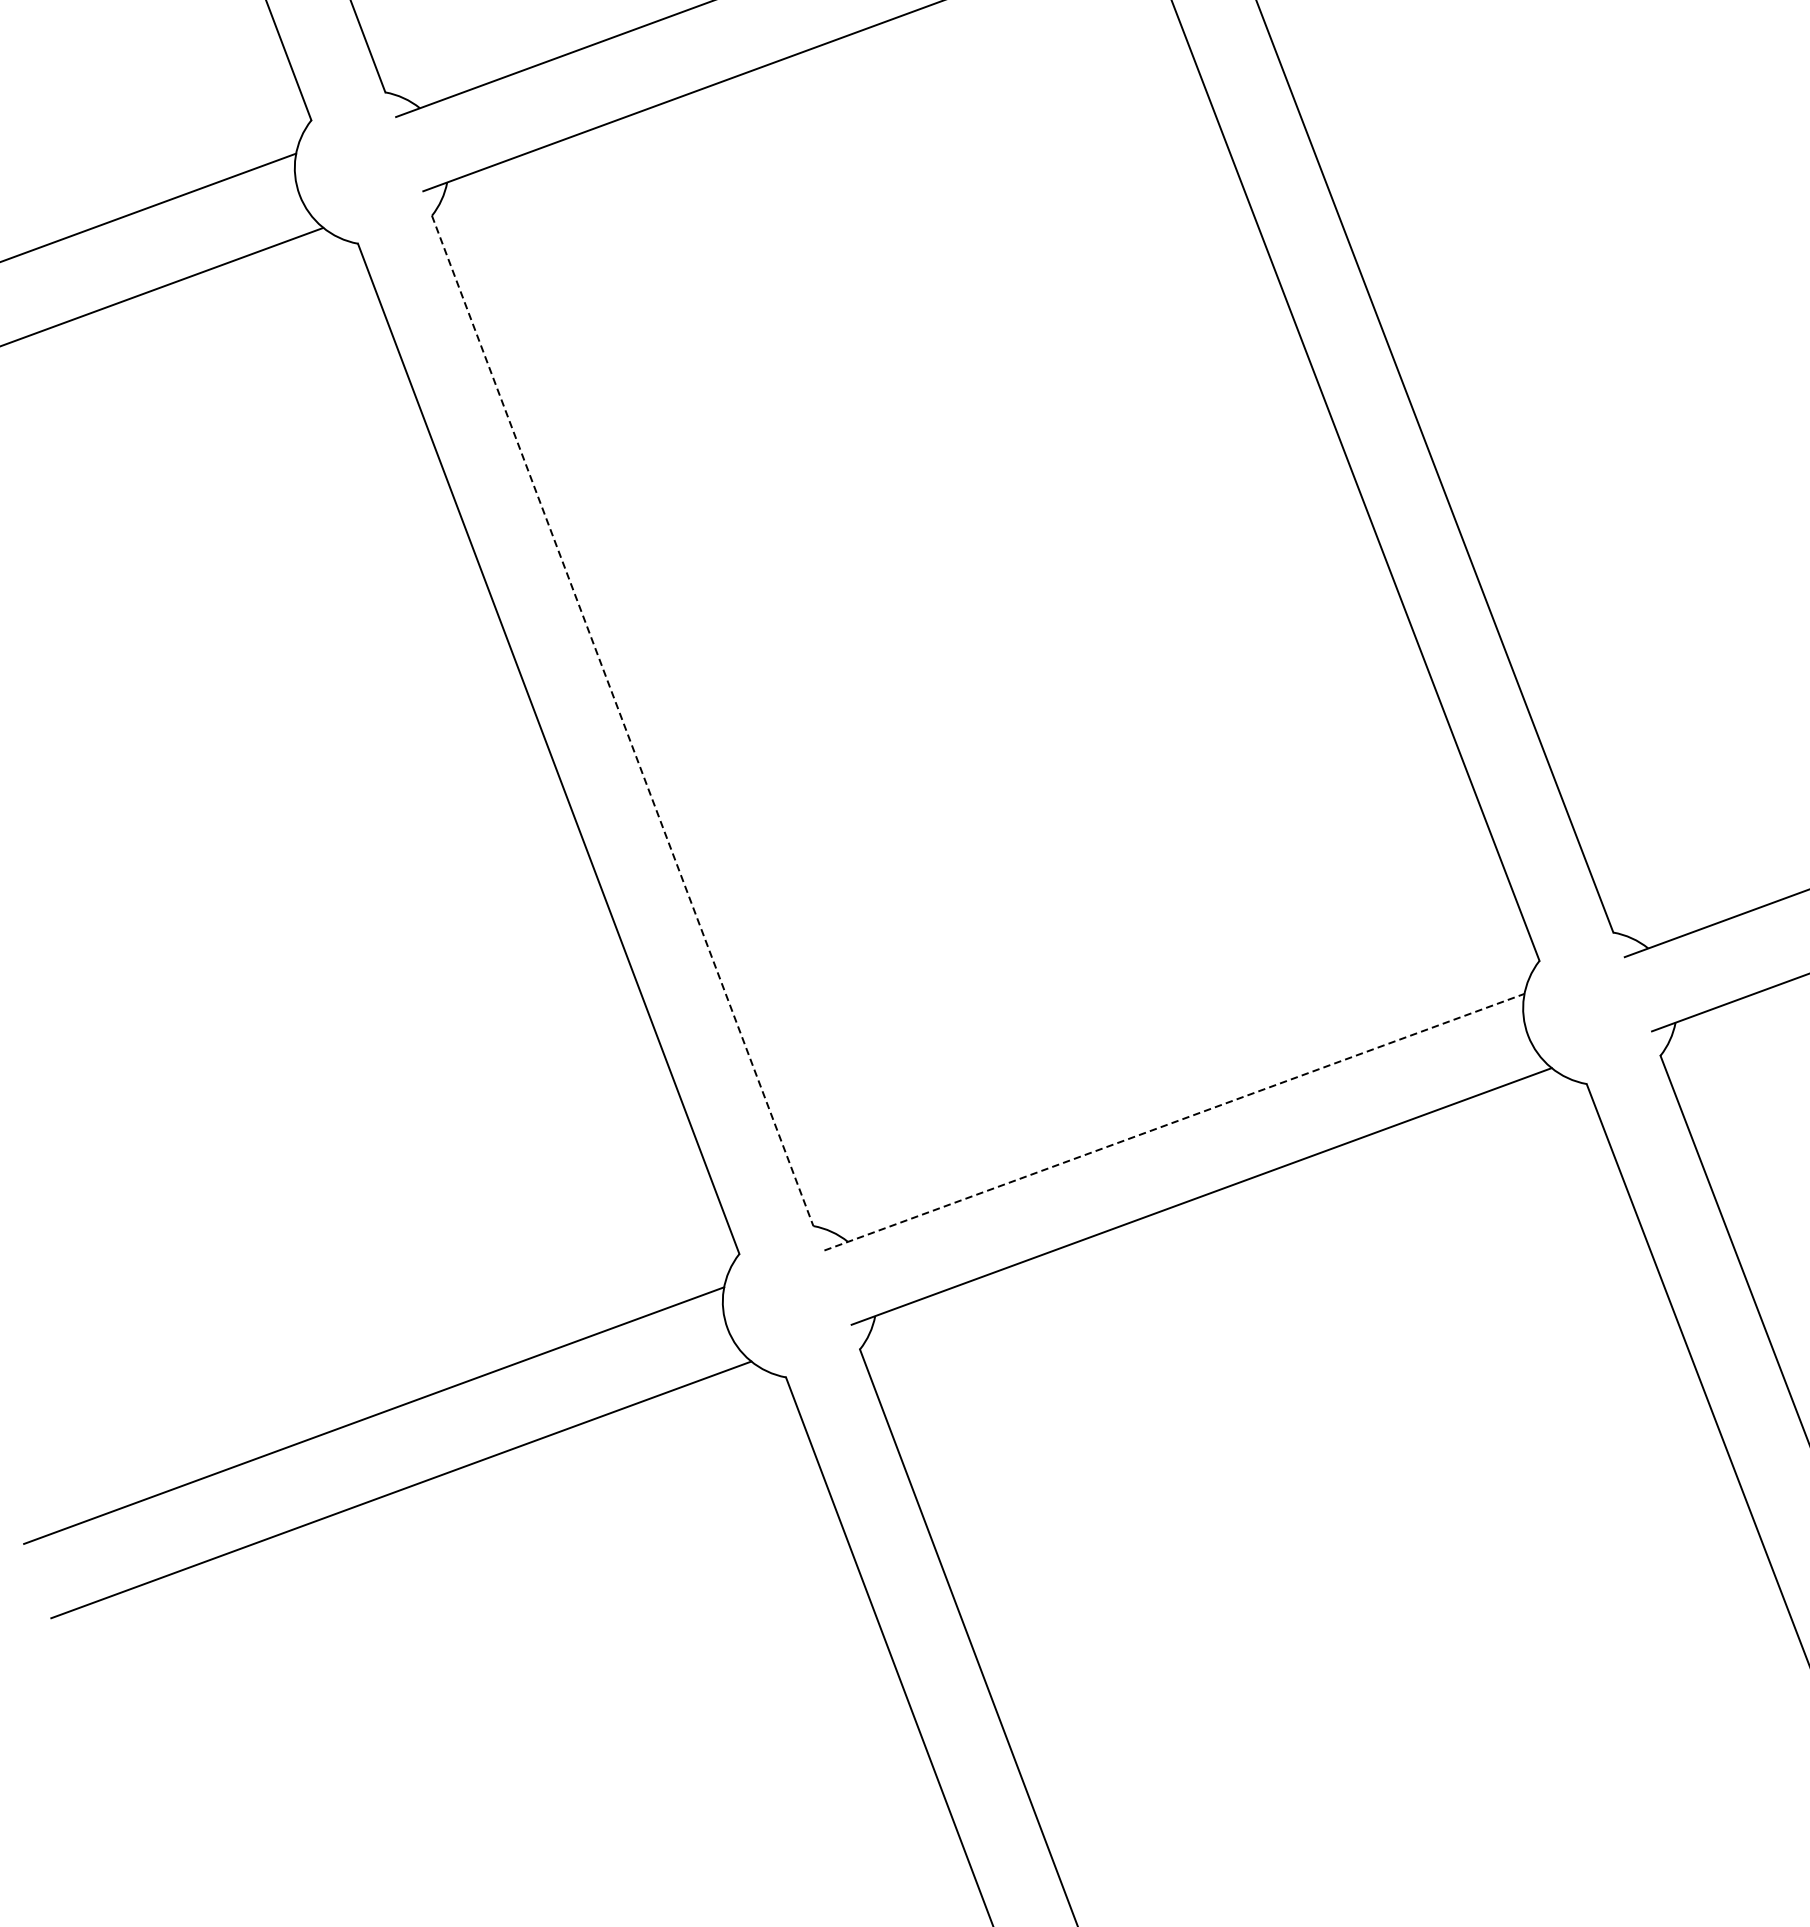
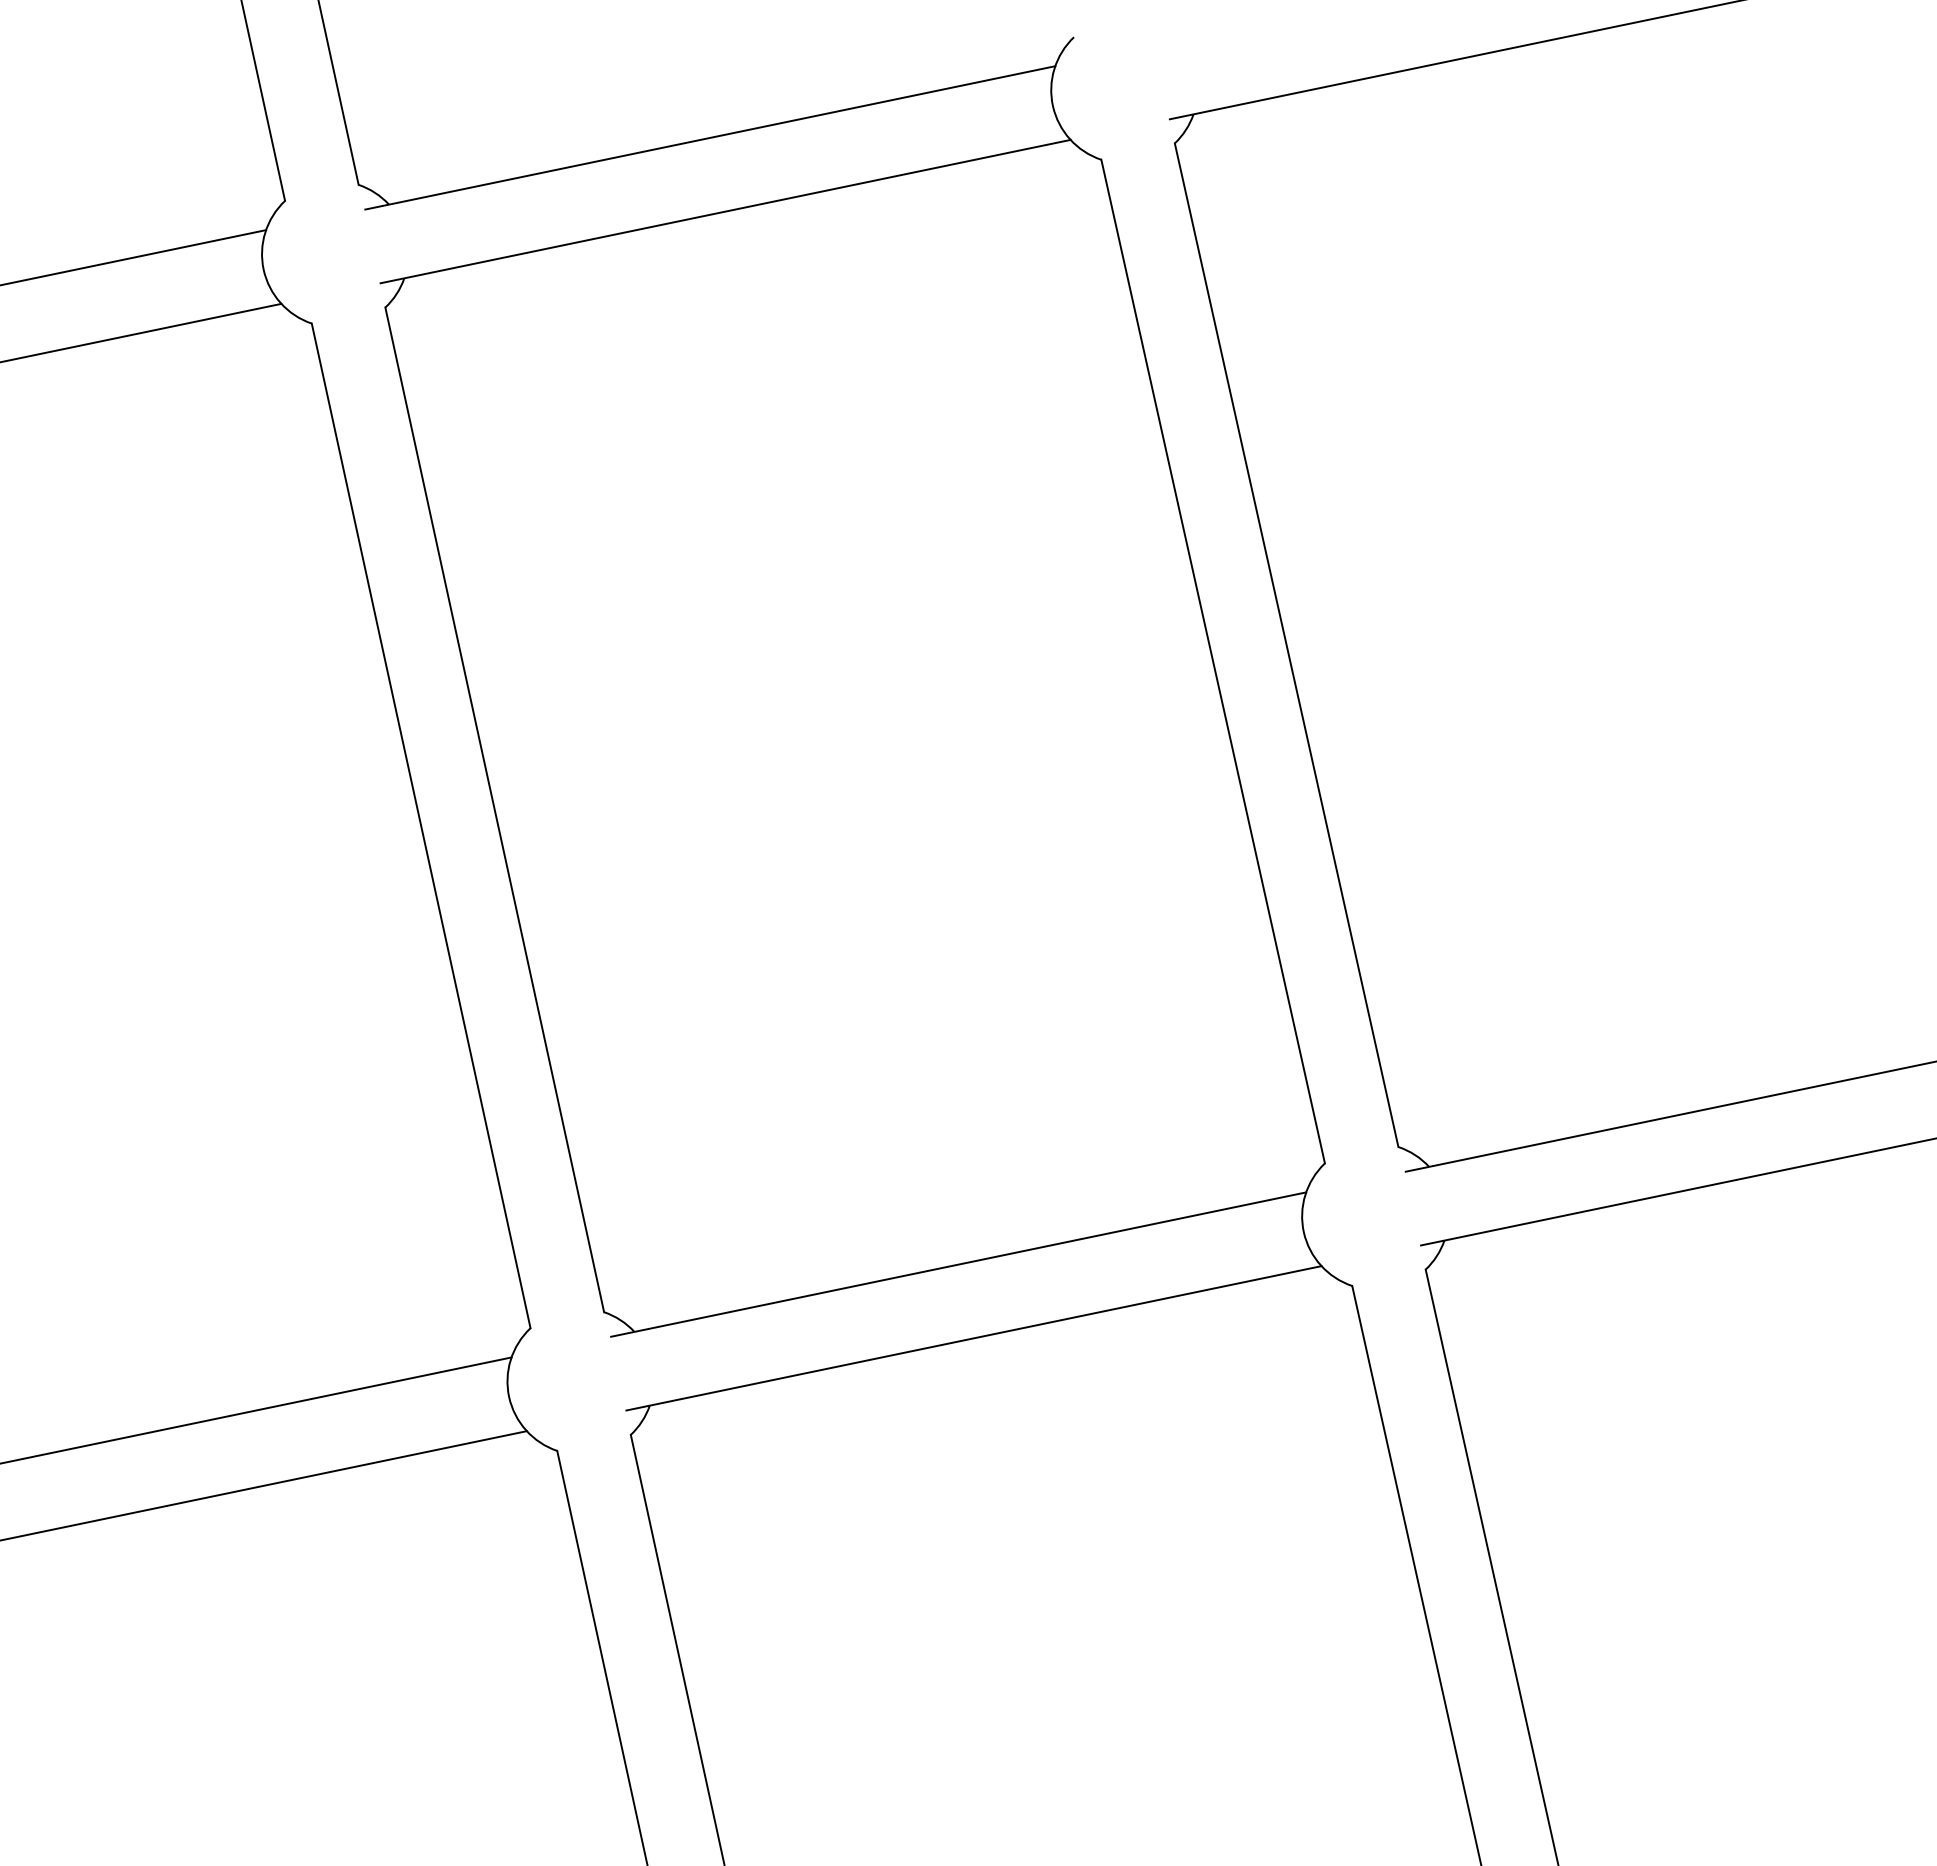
line: (622, 721) -> (494, 810), dashed -> solid
line: (1174, 1122) -> (958, 1264), dashed -> solid

